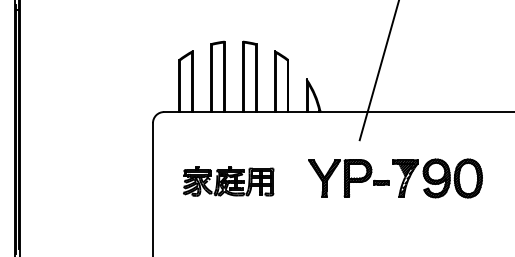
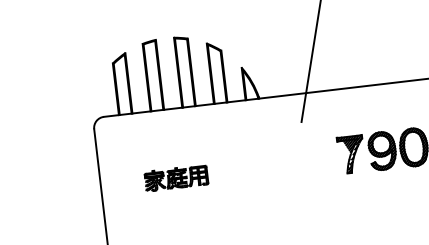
part: (348, 178) -> (294, 161), removed
part: (228, 181) -> (176, 178), size x0.7

